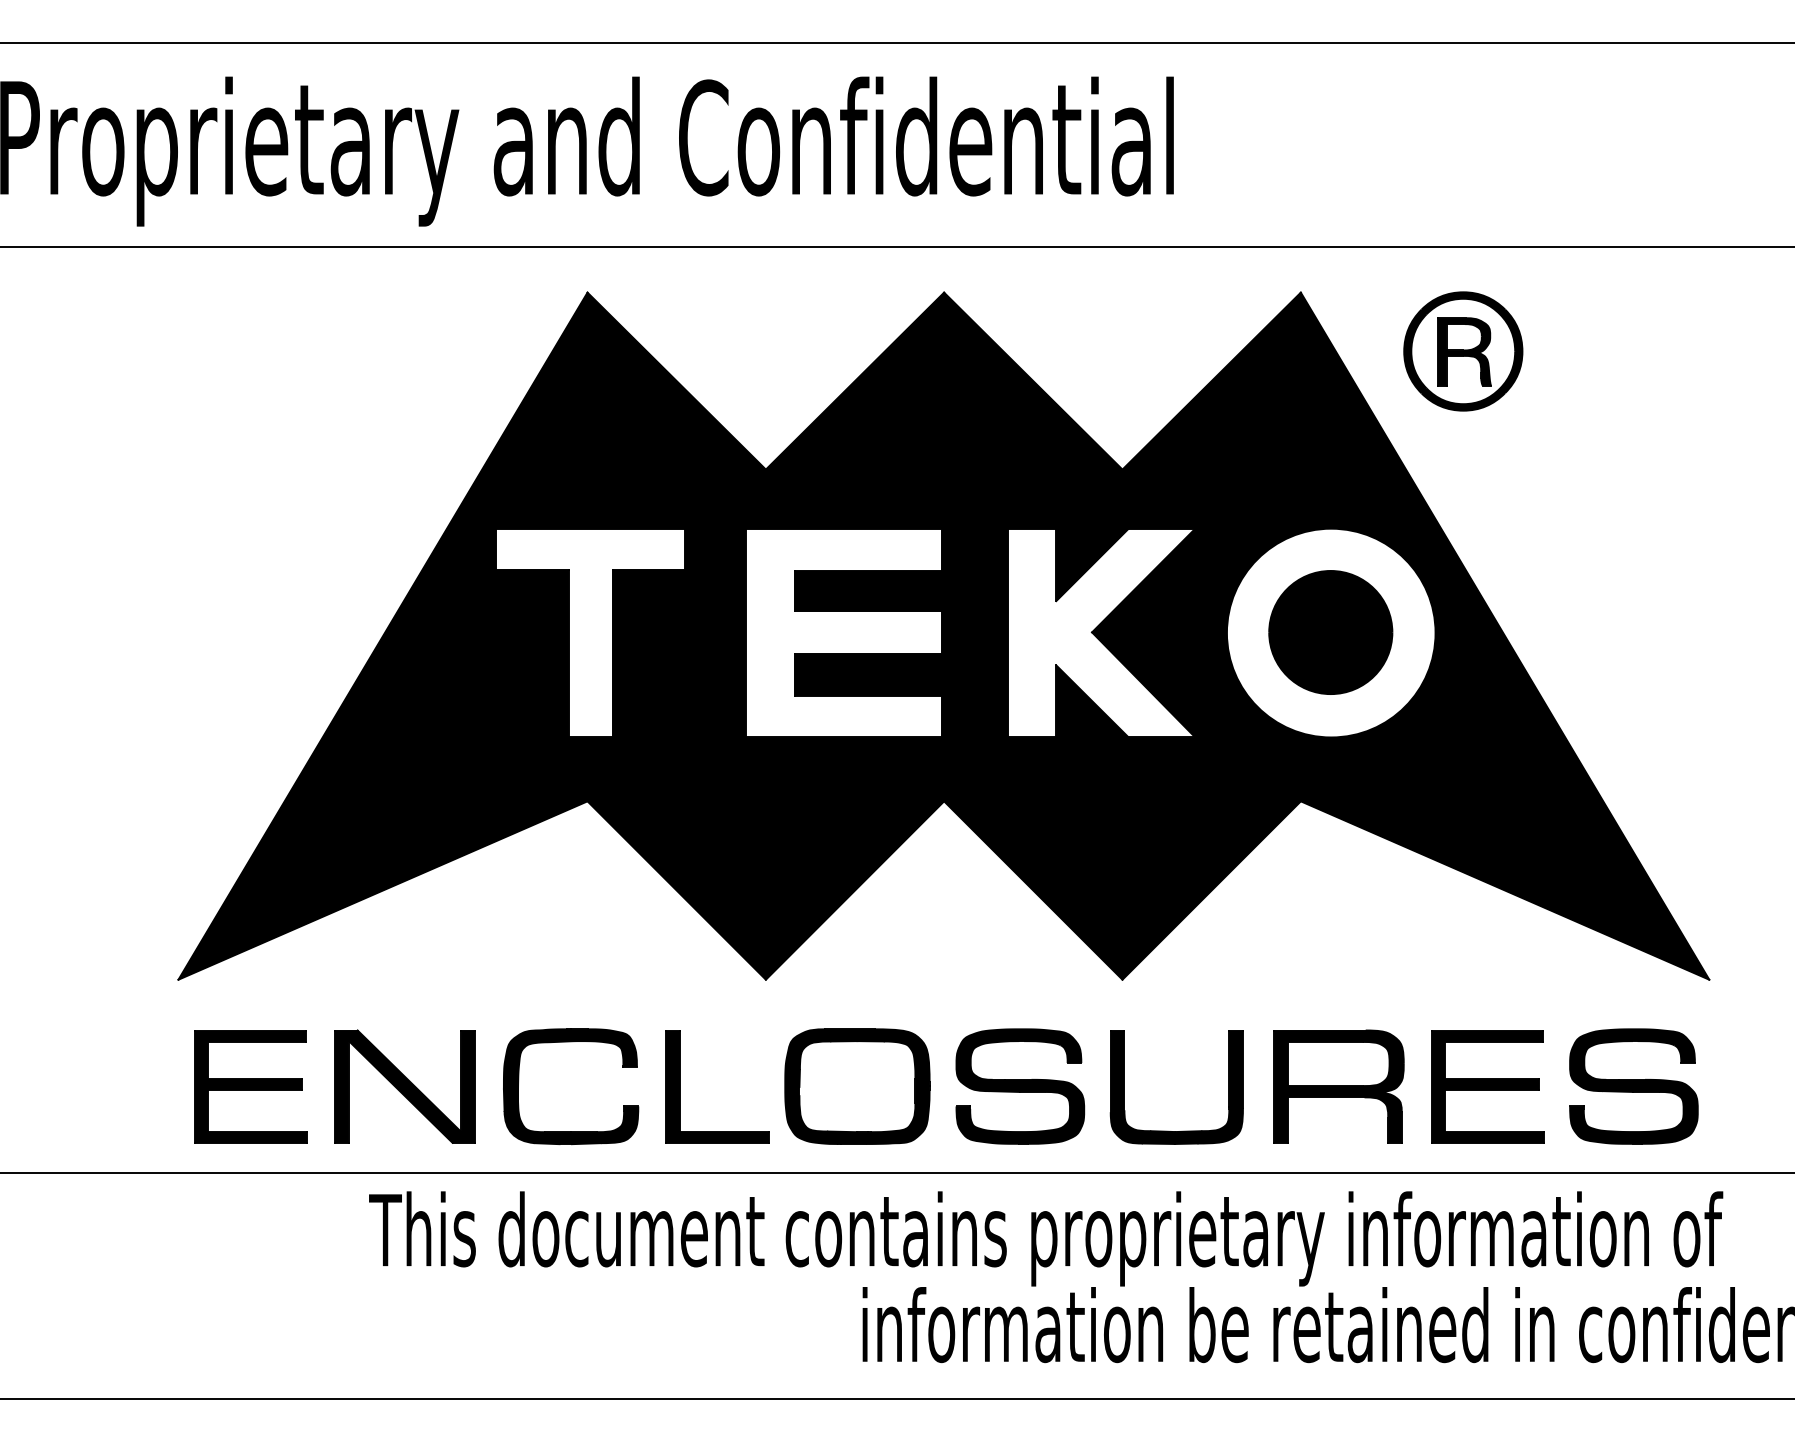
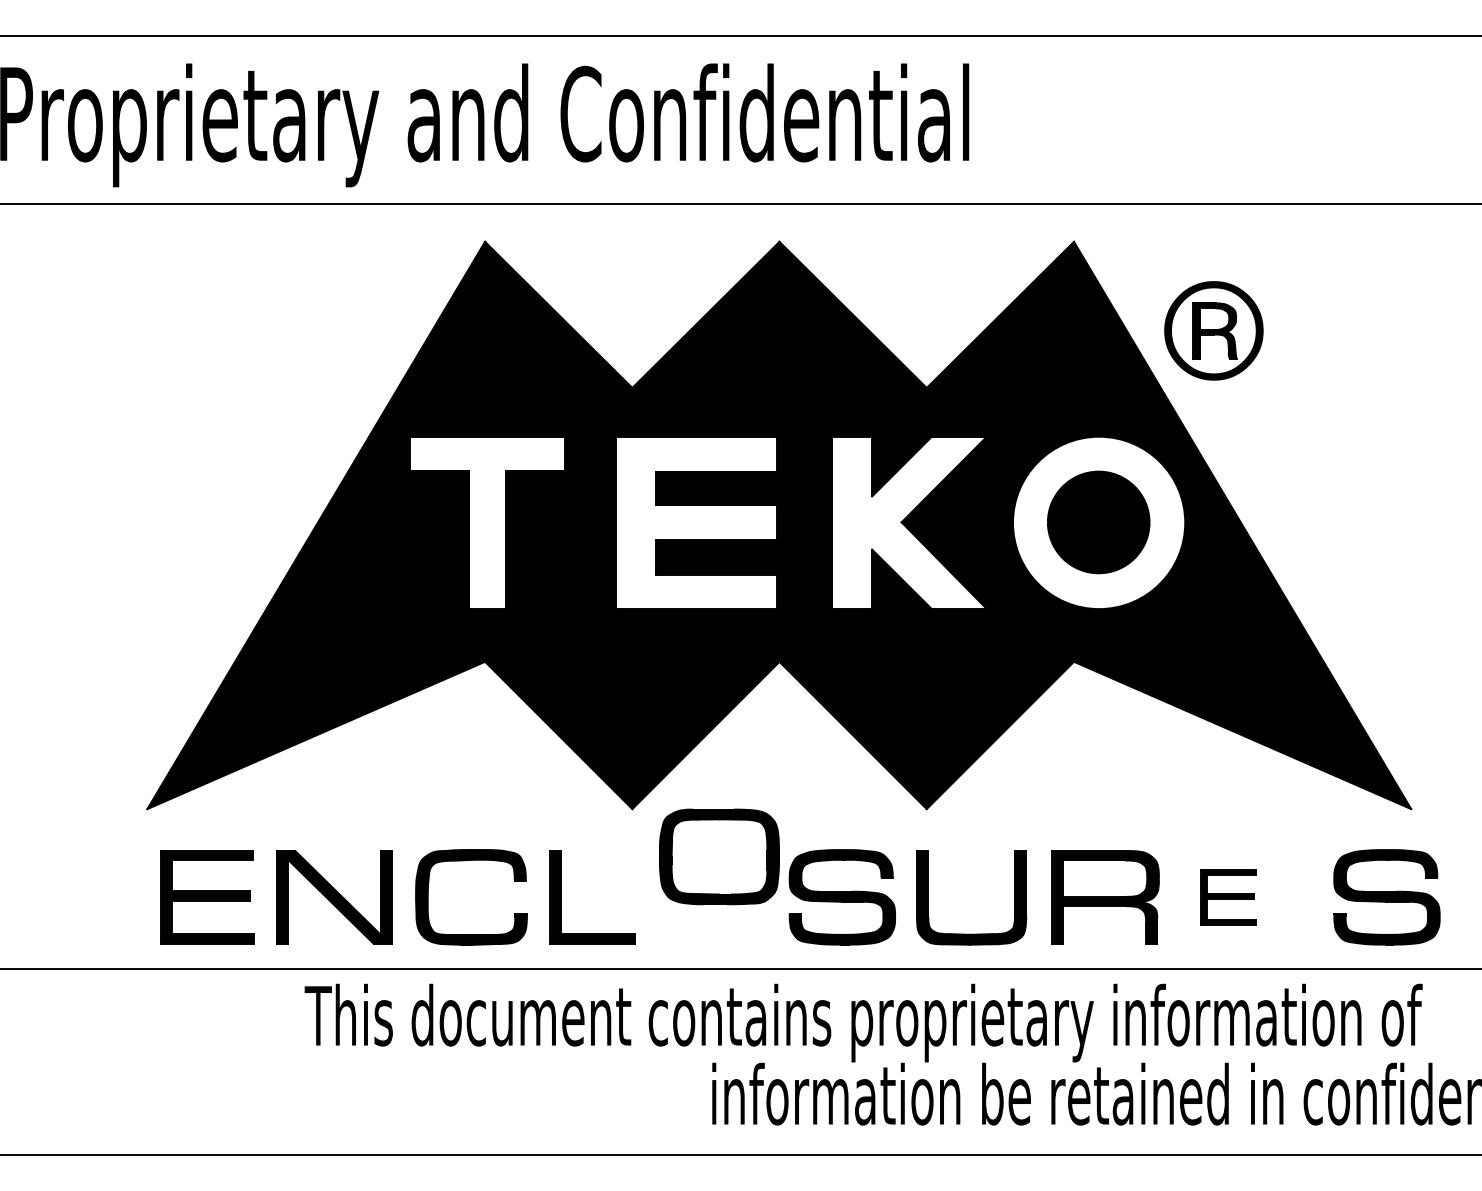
part: (1463, 351) -> (1214, 330), moved
part: (857, 1086) -> (719, 856), moved
part: (1487, 1086) -> (1228, 897), size x0.6
part: (1633, 1086) -> (1386, 897), moved

